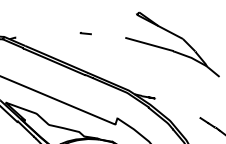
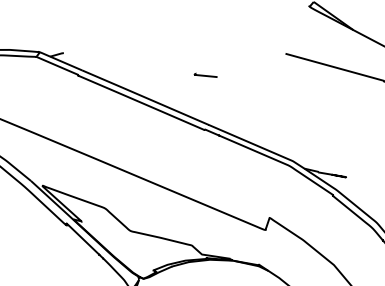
part: (85, 33) -> (204, 75), moved

